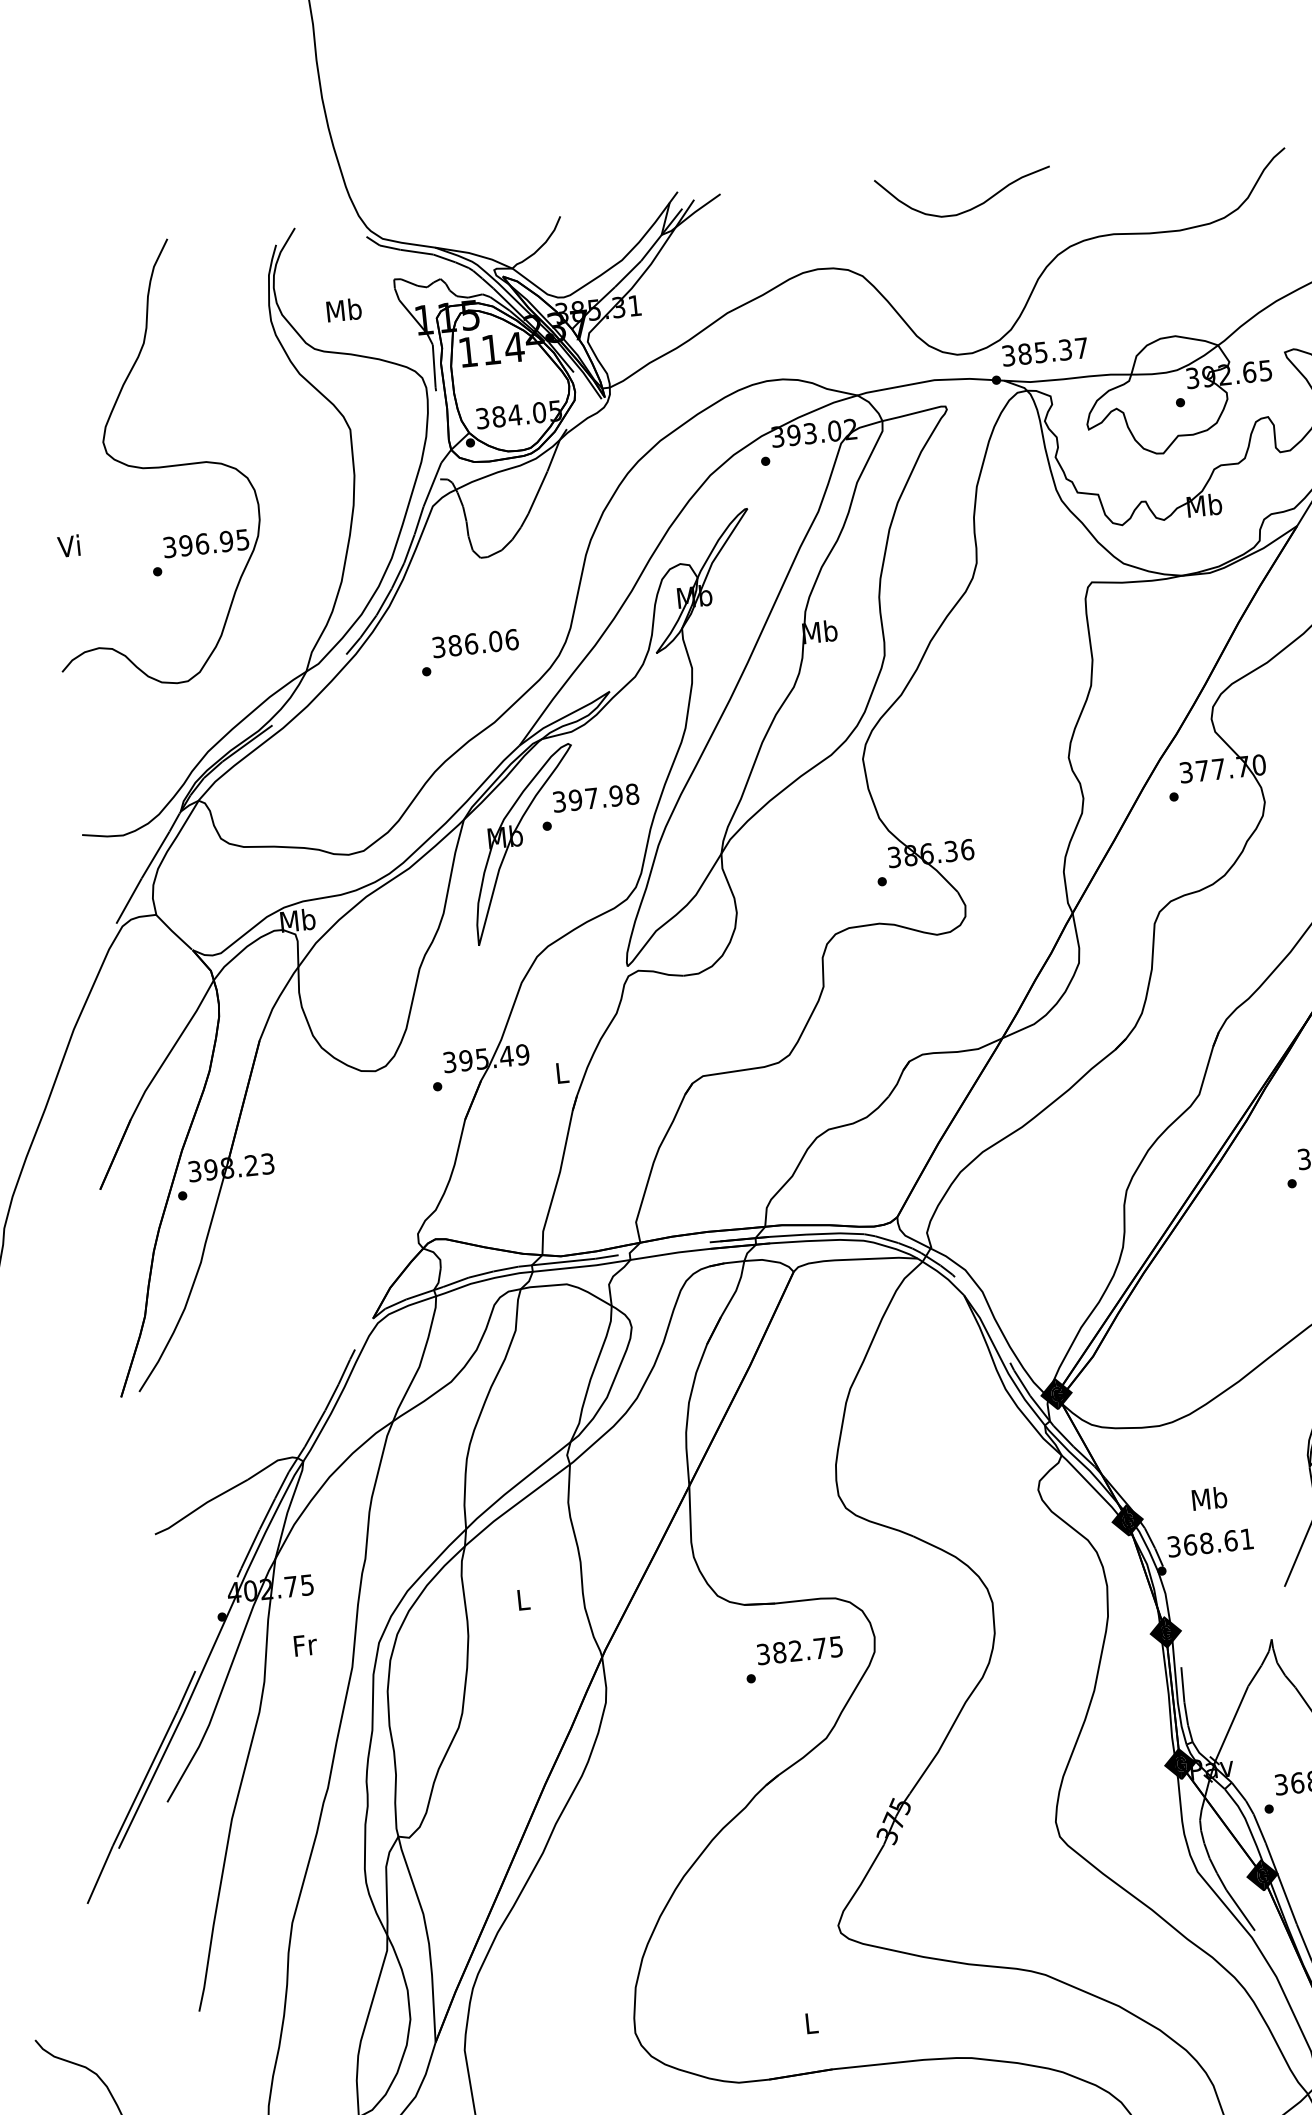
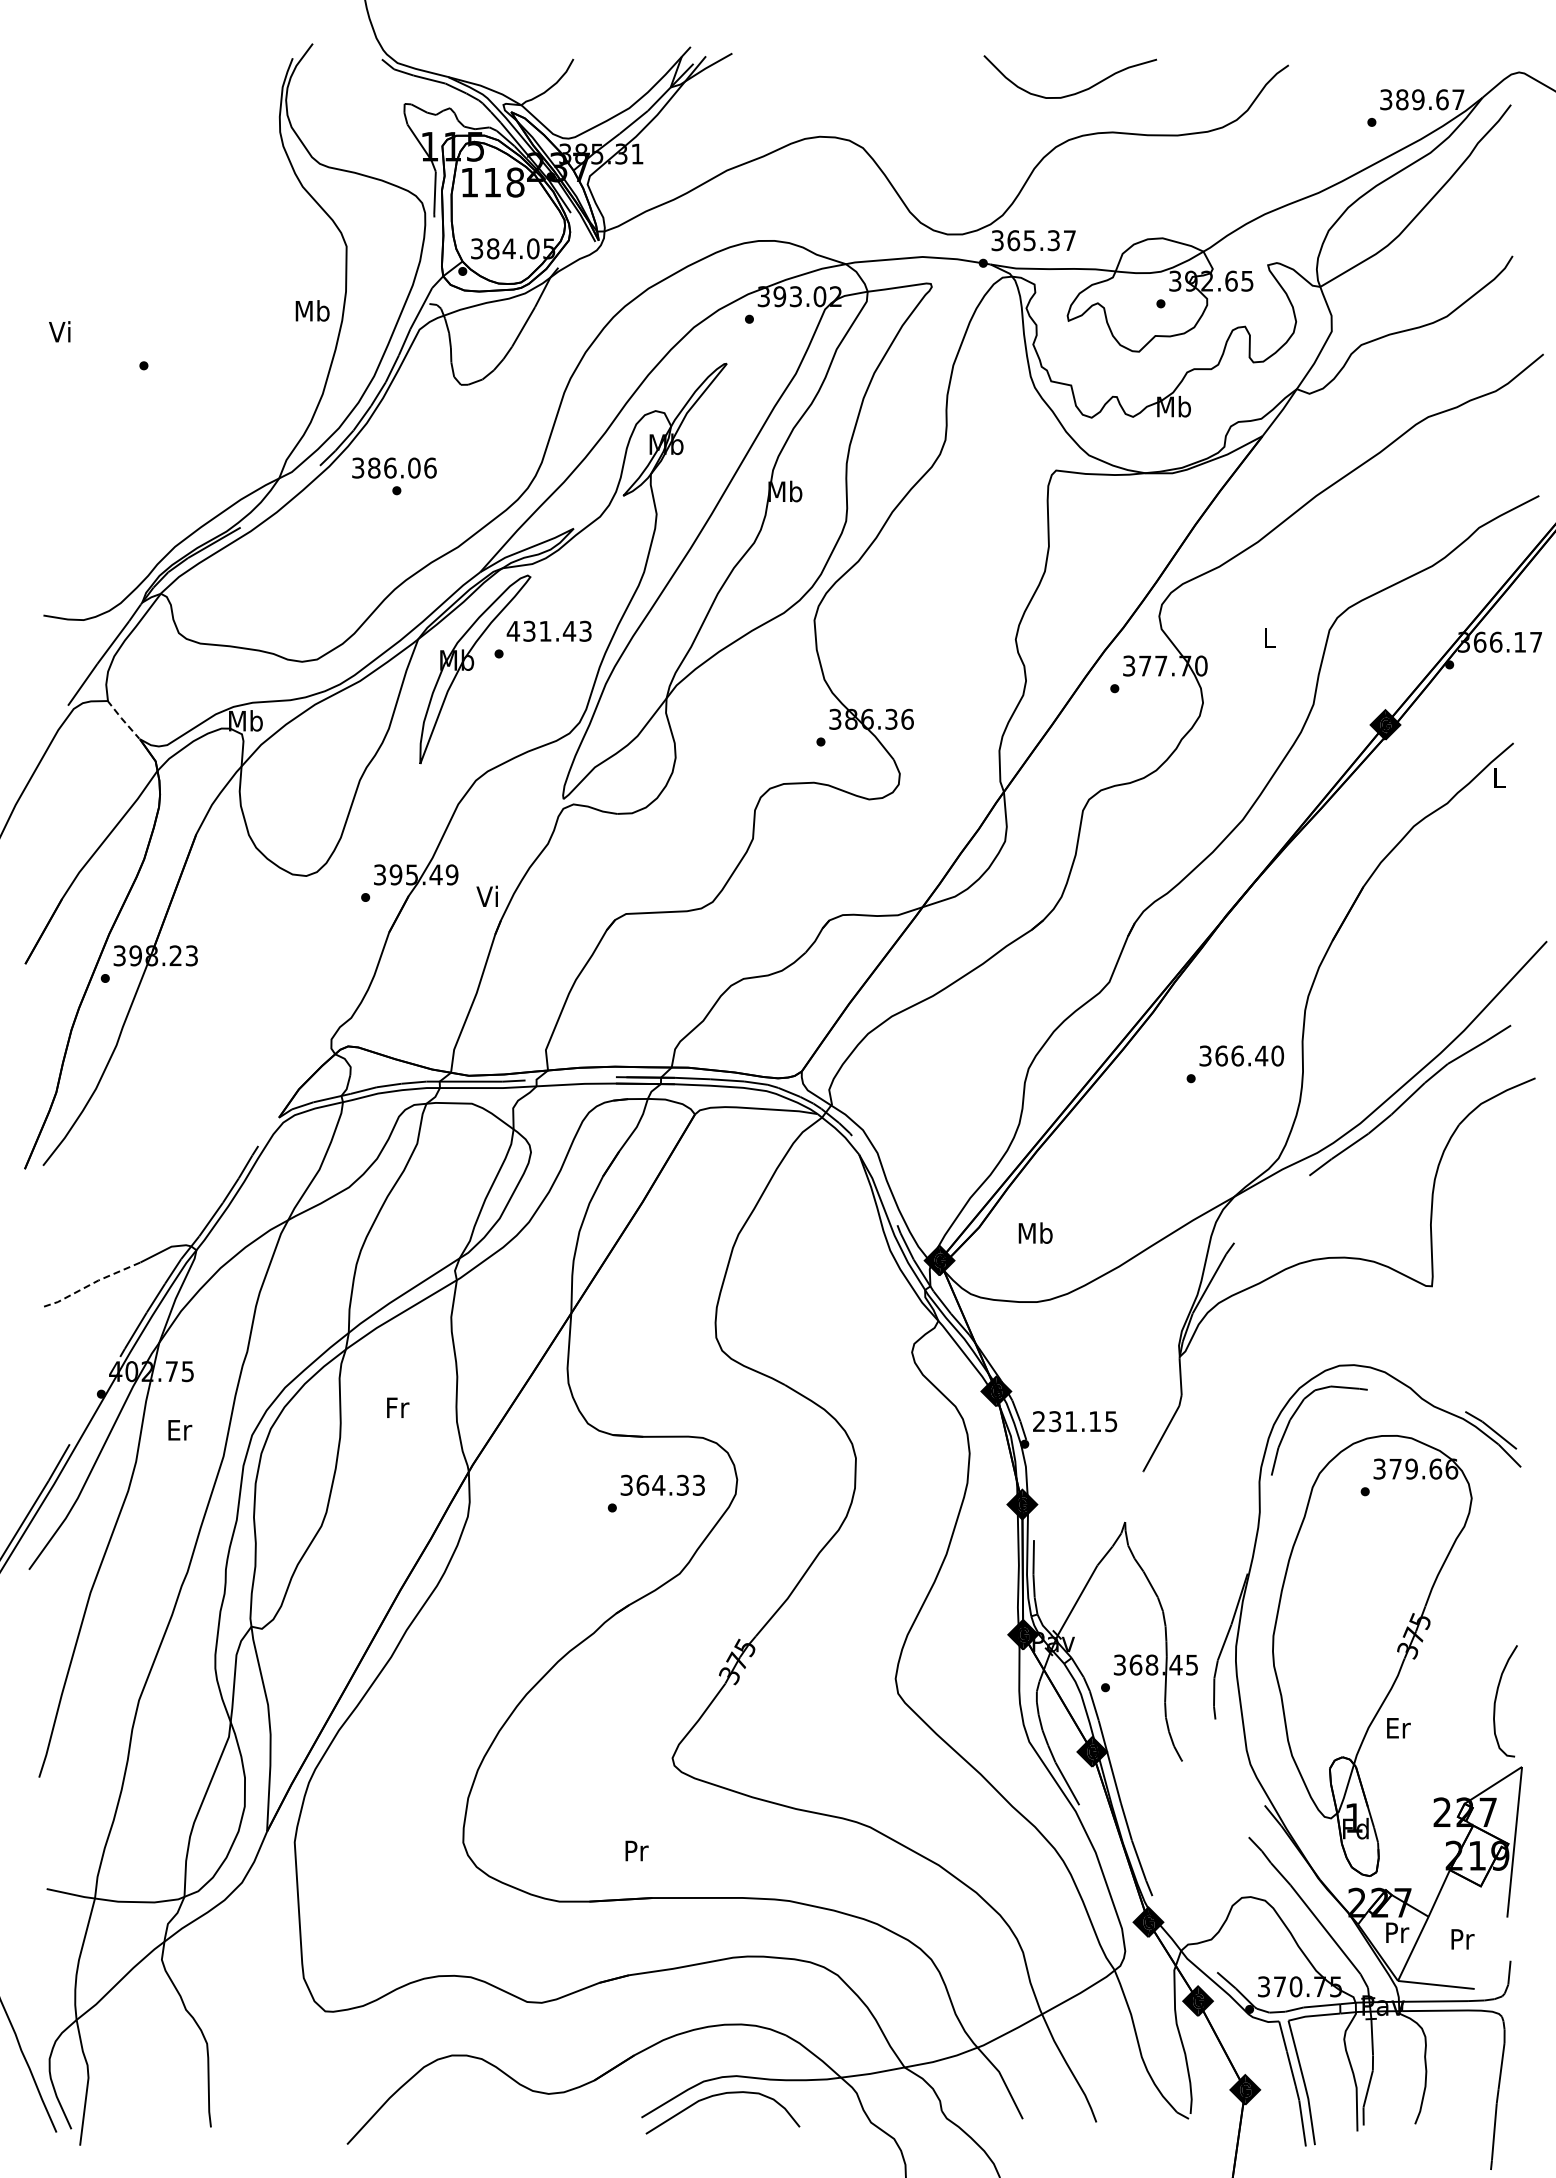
curve: (973, 206) -> (1078, 91), moved
text: (343, 309) -> (312, 310), moved
text: (514, 347) -> (515, 182), 114 -> 118
text: (1024, 353) -> (1013, 240), 385.37 -> 365.37
part: (148, 464) -> (145, 259), removed
text: (475, 642) -> (394, 467), moved
text: (594, 797) -> (548, 630), 397.98 -> 431.43
line: (172, 931) -> (122, 719), solid -> dashed
text: (559, 1072) -> (486, 895), L -> Vi
text: (1209, 1497) -> (1035, 1232), moved
line: (201, 1505) -> (92, 1283), solid -> dashed
text: (1210, 1542) -> (1075, 1421), 368.61 -> 231.15
text: (524, 1599) -> (398, 1407), L -> Fr
text: (306, 1645) -> (180, 1430), Fr -> Er
text: (807, 1648) -> (670, 1484), 382.75 -> 364.33
text: (811, 2022) -> (636, 1850), L -> Pr

